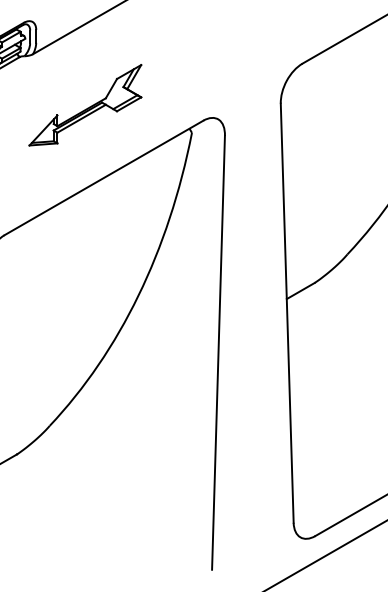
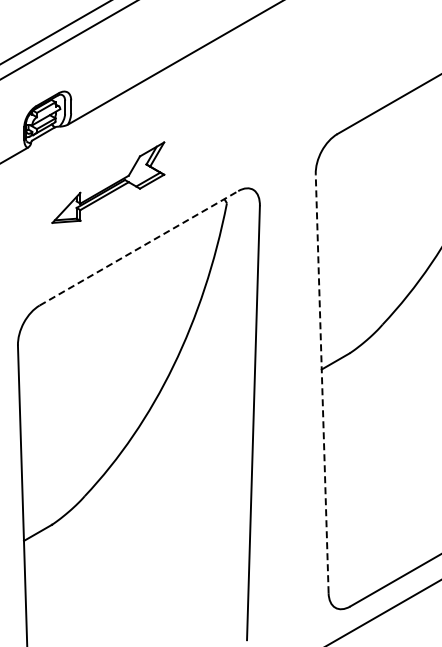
part: (85, 105) -> (108, 182), moved
line: (103, 178) -> (138, 248), solid -> dashed
line: (287, 313) -> (322, 383), solid -> dashed

